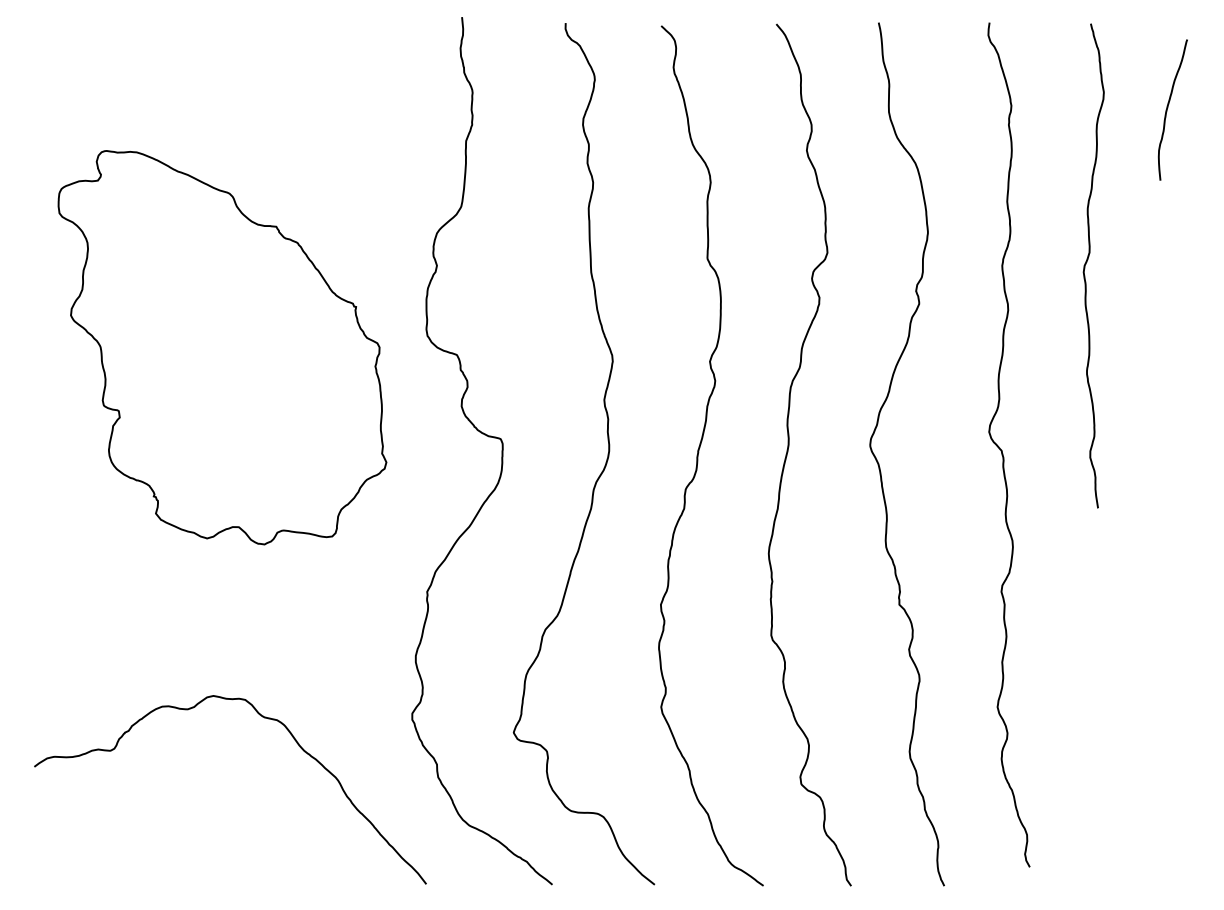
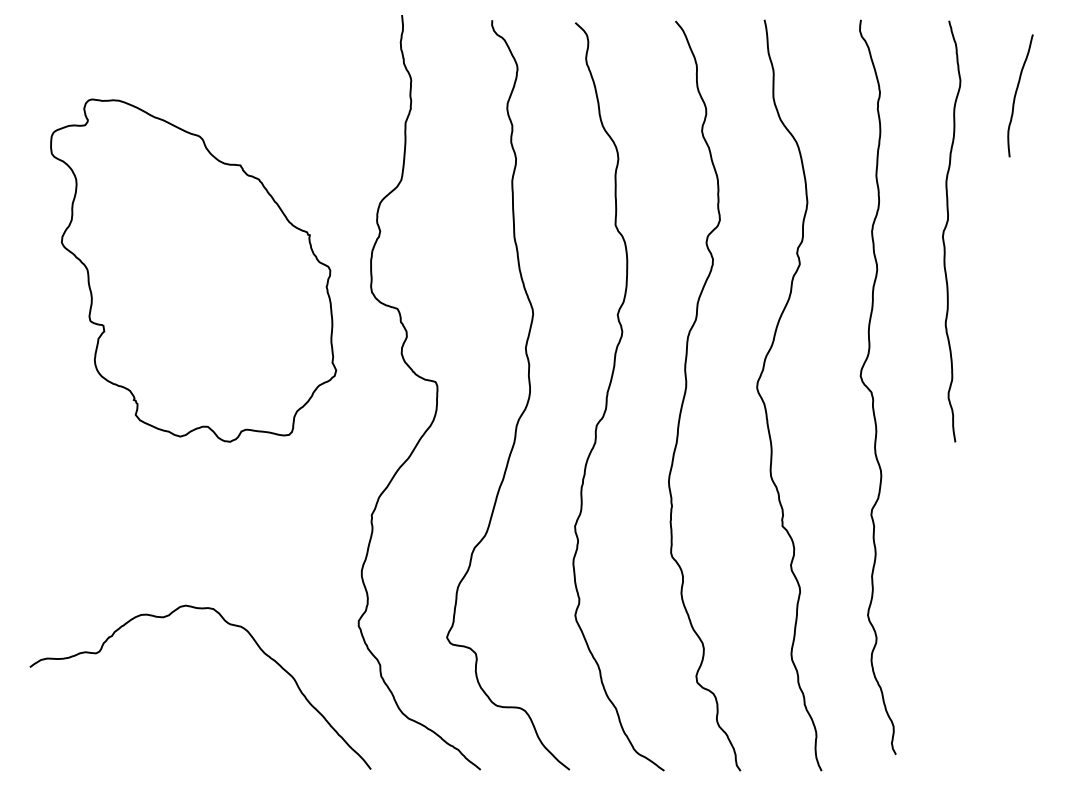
part: (222, 347) -> (193, 270), moved

